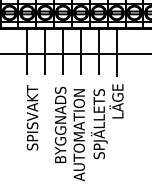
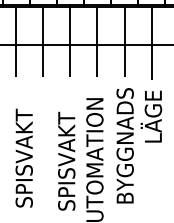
text: (32, 117) -> (24, 157), moved
text: (98, 120) -> (124, 145), SPJÄLLETS -> BYGGNADS
text: (60, 124) -> (66, 151), BYGGNADS -> SPISVAKT

